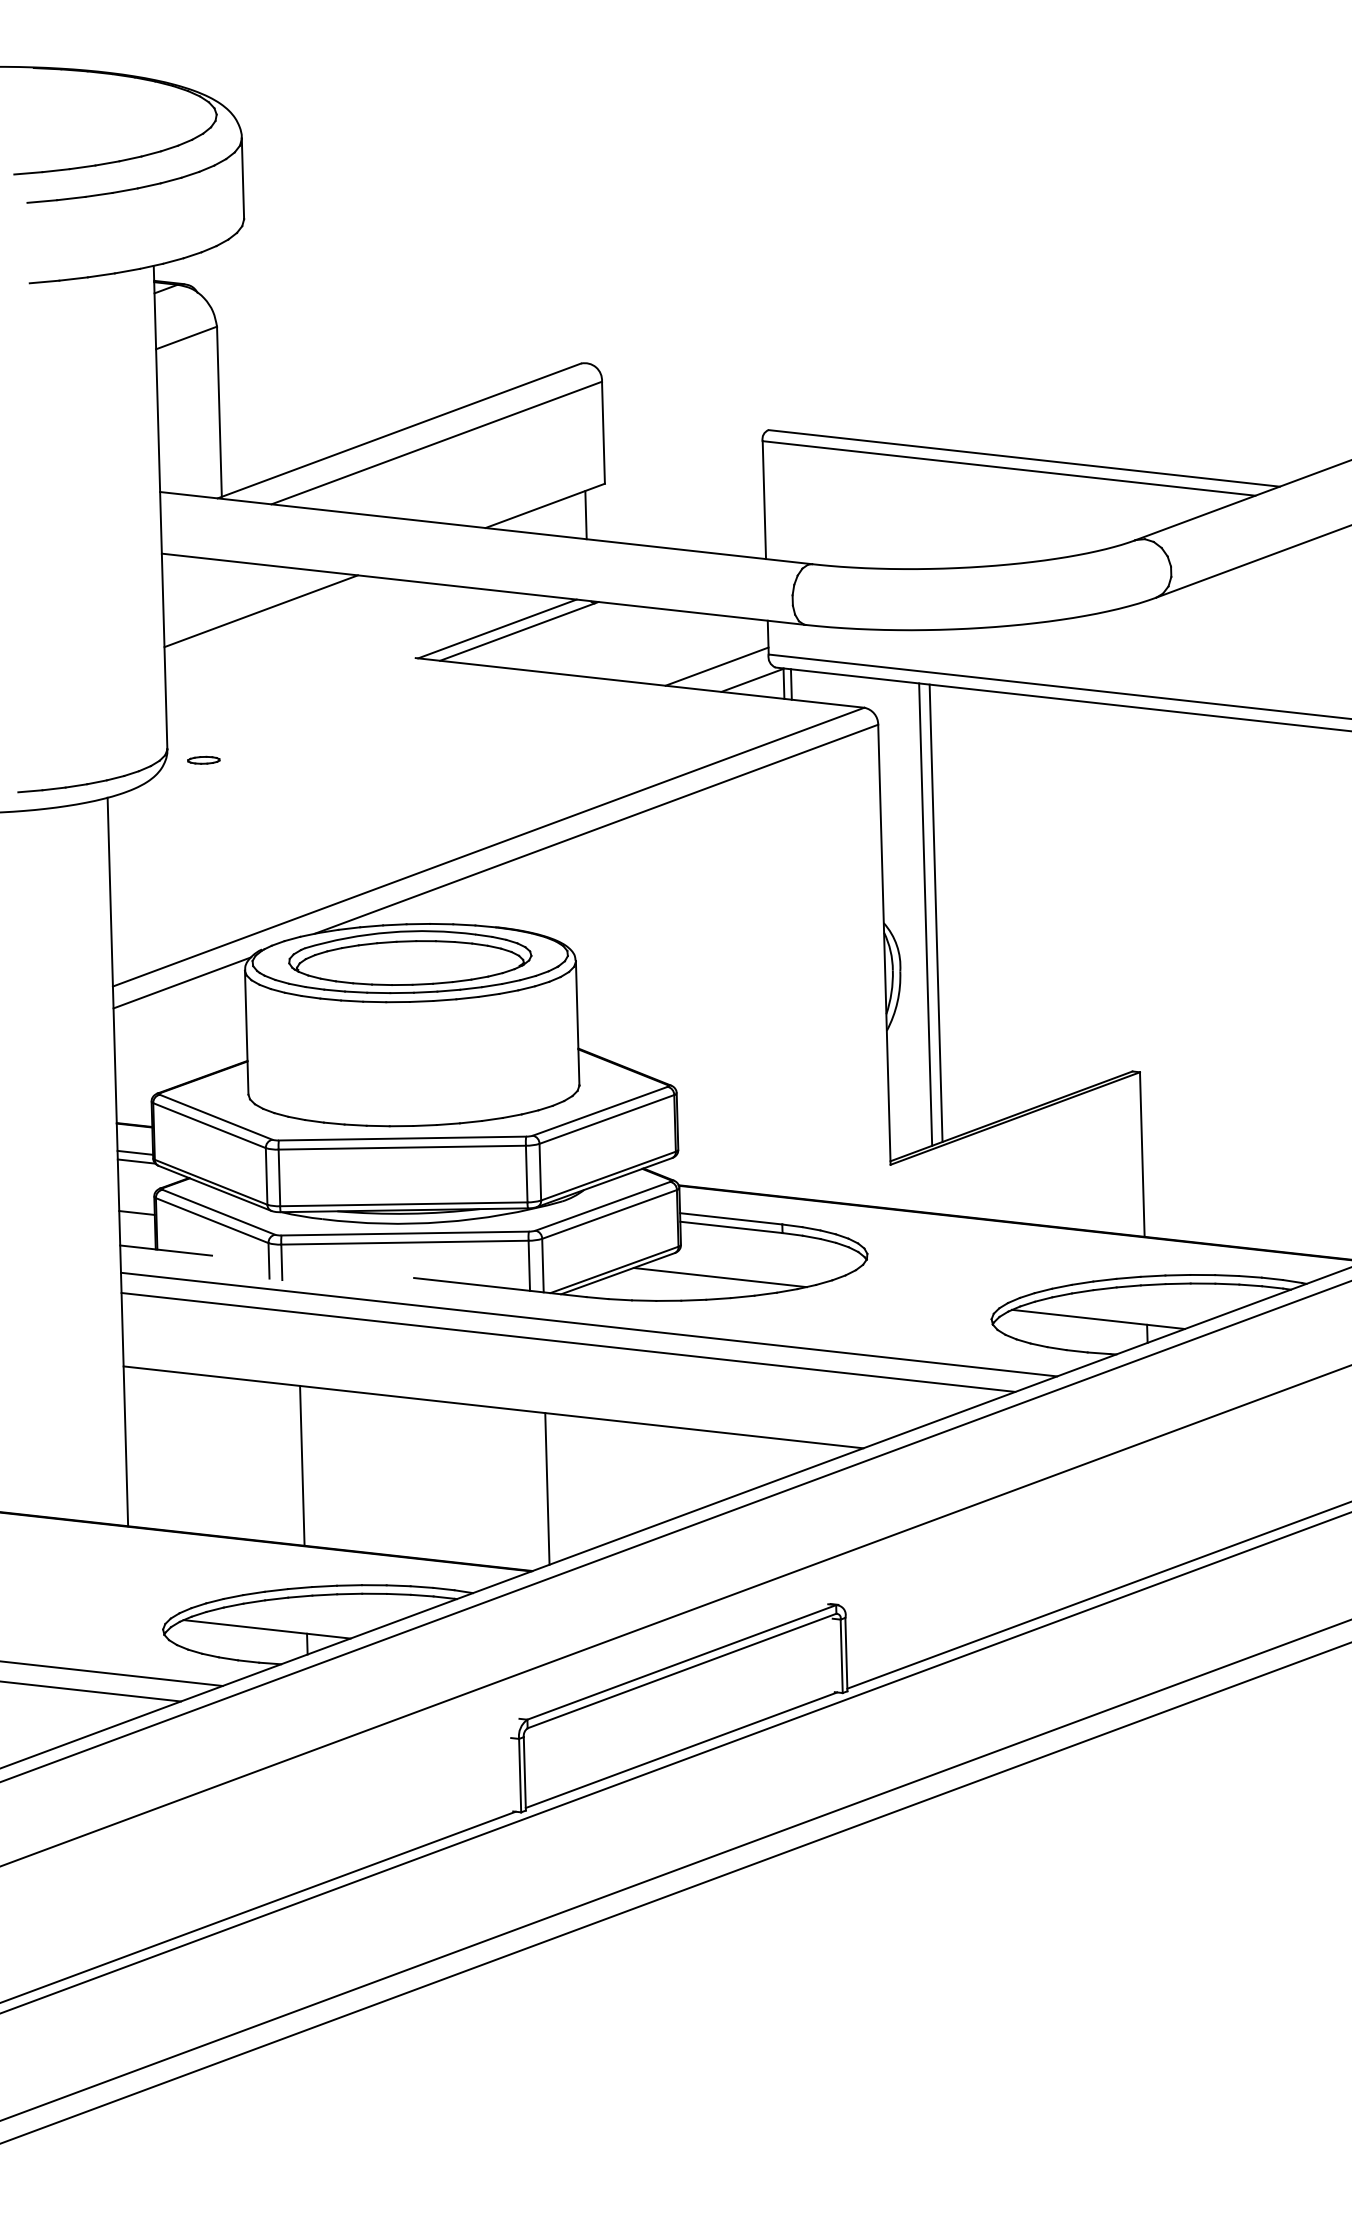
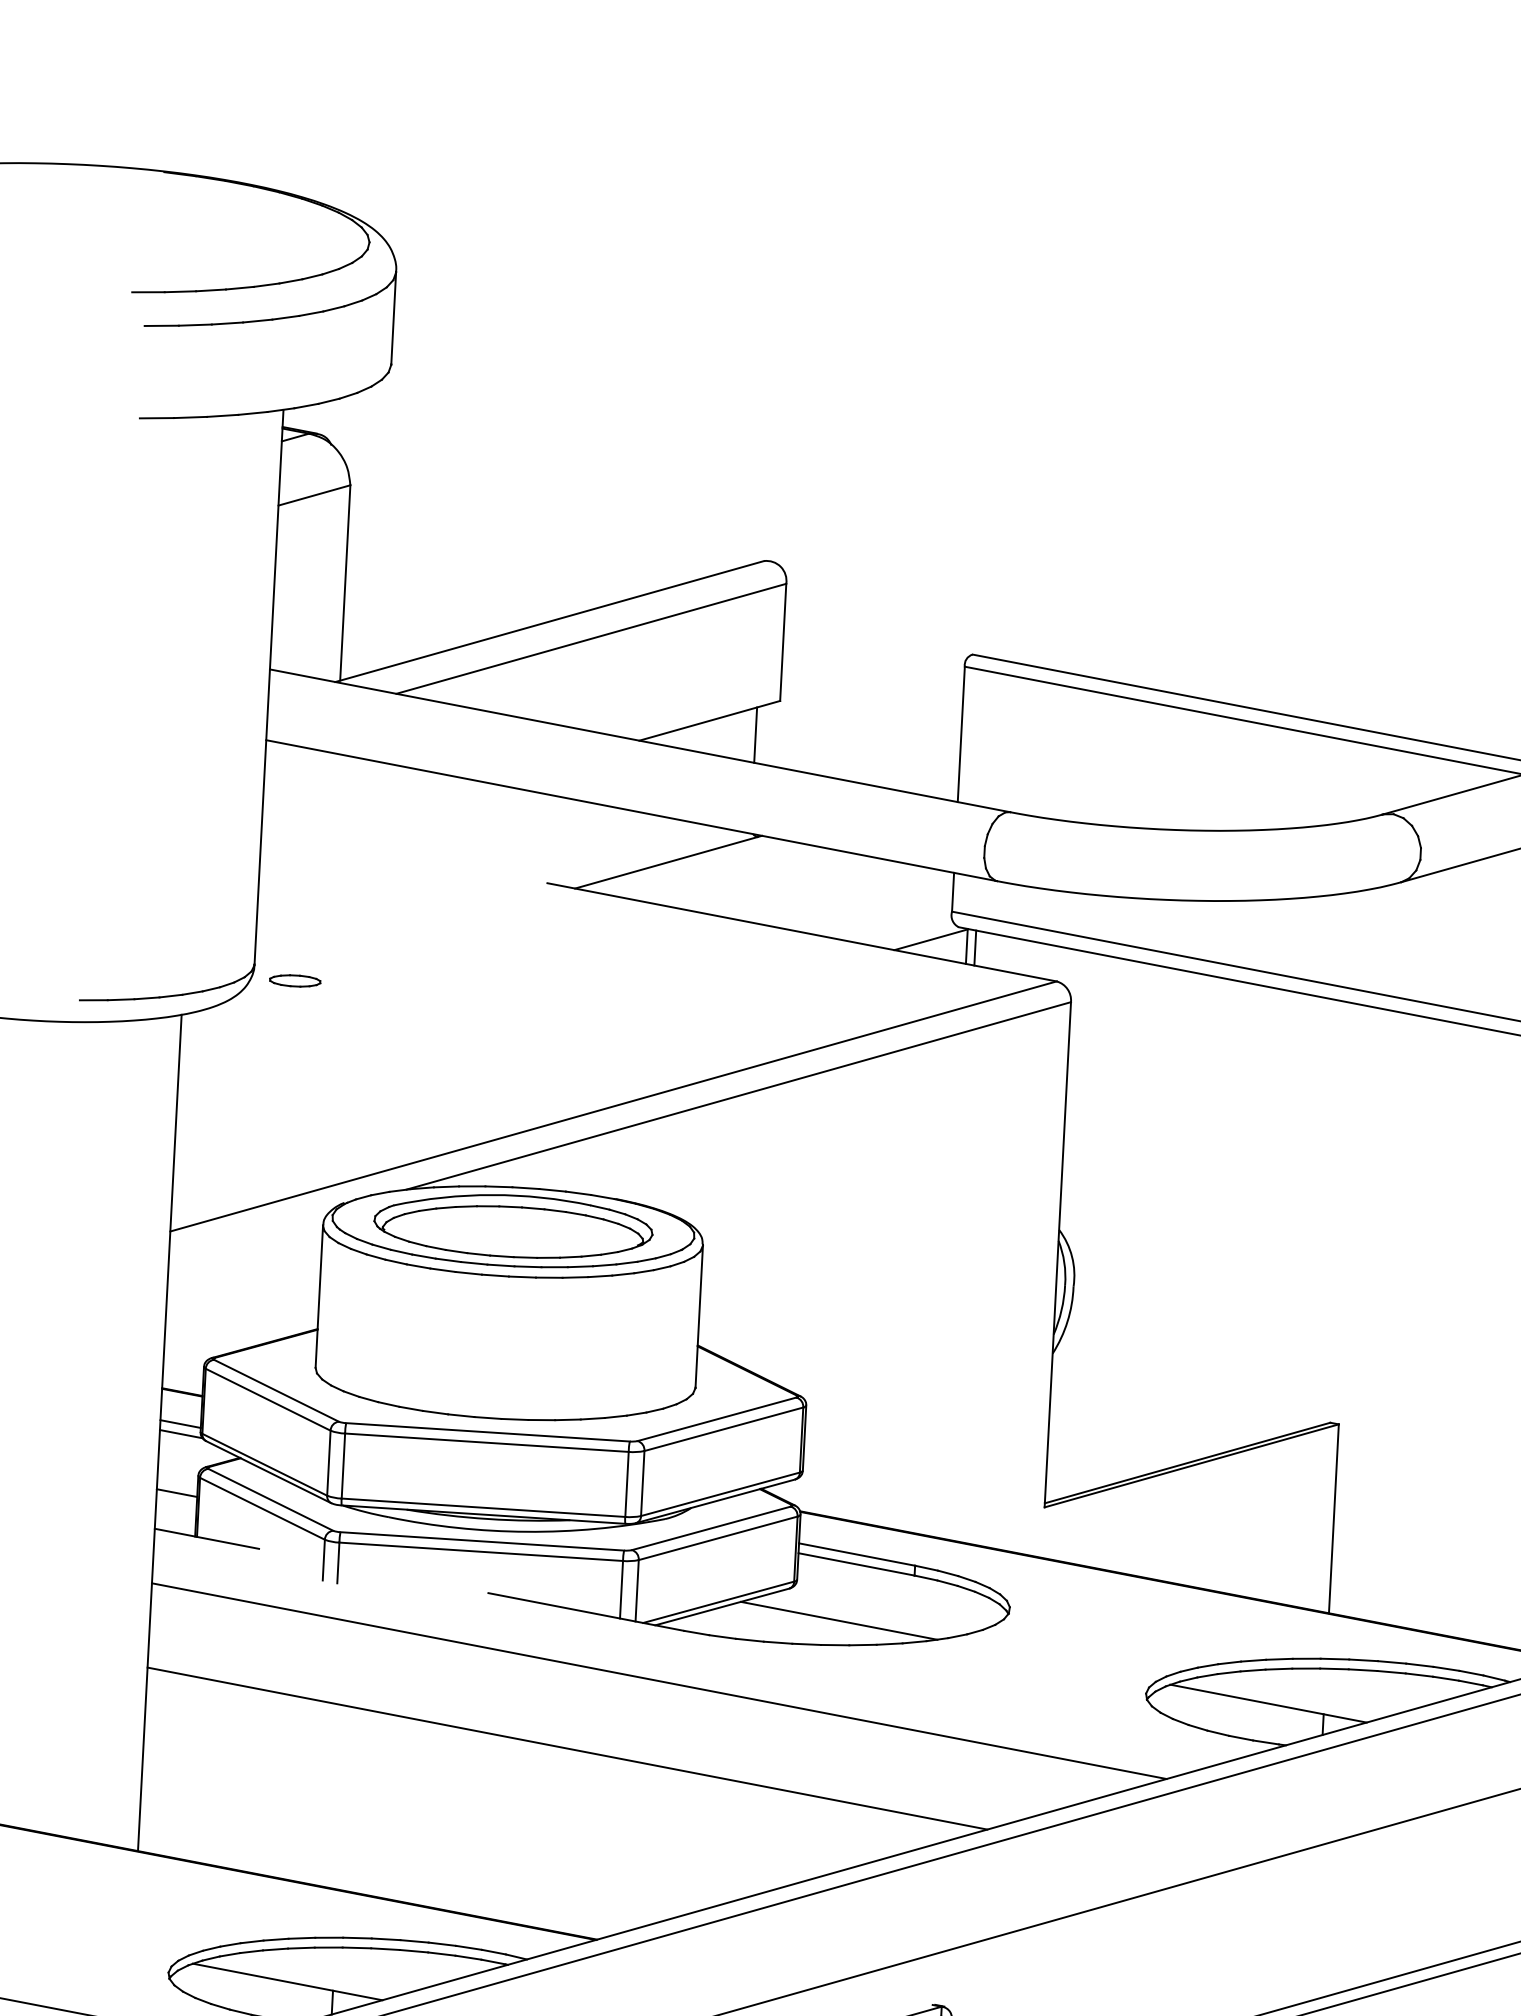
line: (260, 611) -> (373, 815), removed
line: (497, 628) -> (643, 856), removed
line: (716, 666) -> (891, 920), removed
part: (203, 759) -> (294, 979), size x1.4
line: (935, 912) -> (1119, 1222), removed
line: (925, 914) -> (1107, 1223), removed
line: (182, 982) -> (250, 1233), removed
line: (589, 1324) -> (685, 1662), removed
line: (302, 1465) -> (343, 1797), removed
line: (547, 1488) -> (621, 1846), removed

